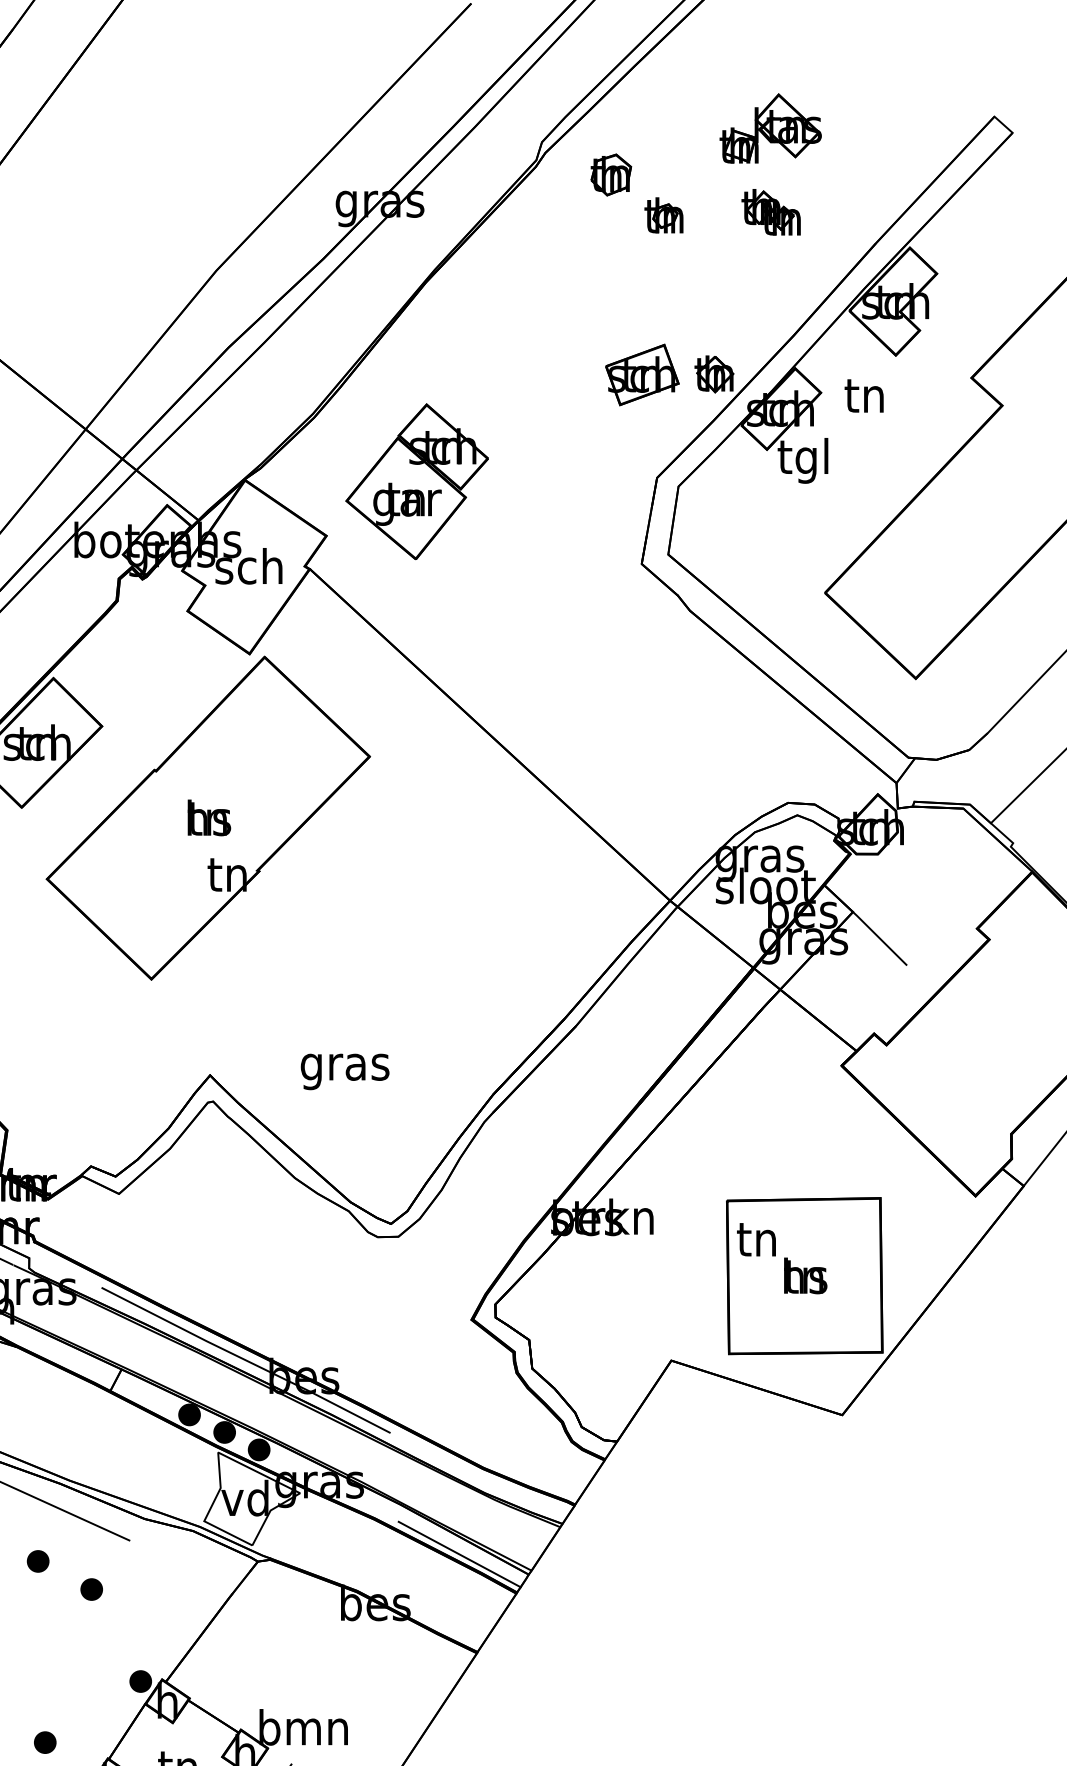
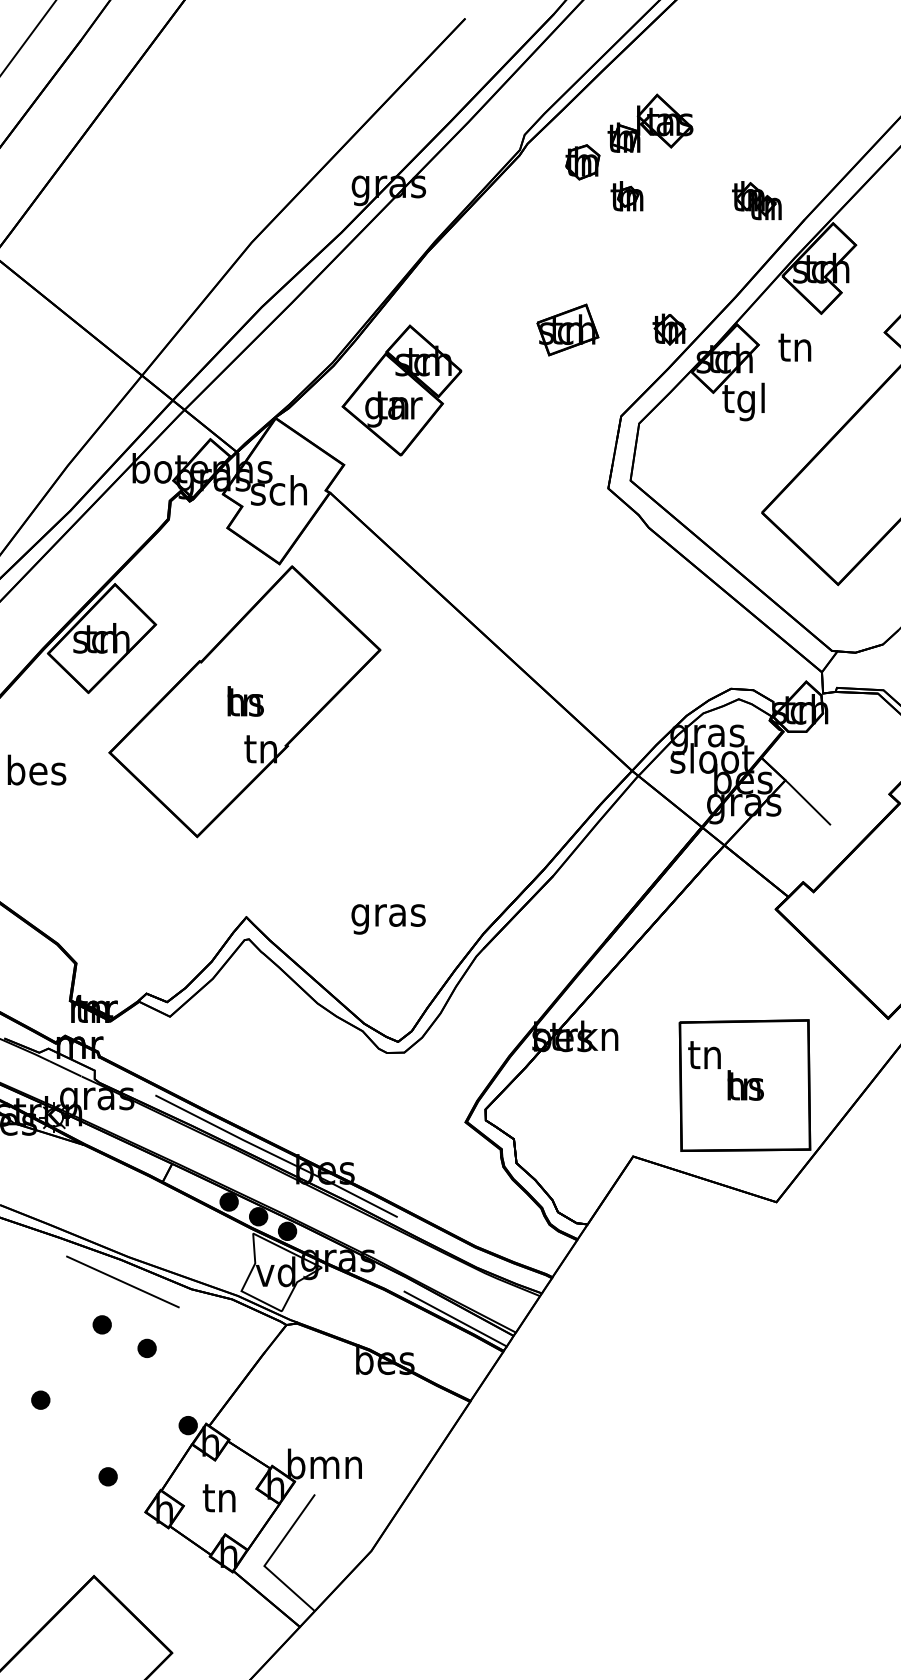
part: (770, 127) -> (650, 122), moved
part: (770, 212) -> (756, 200), moved
part: (641, 374) -> (567, 329), moved
part: (416, 481) -> (401, 390), moved
text: (344, 1072) -> (388, 919), moved

